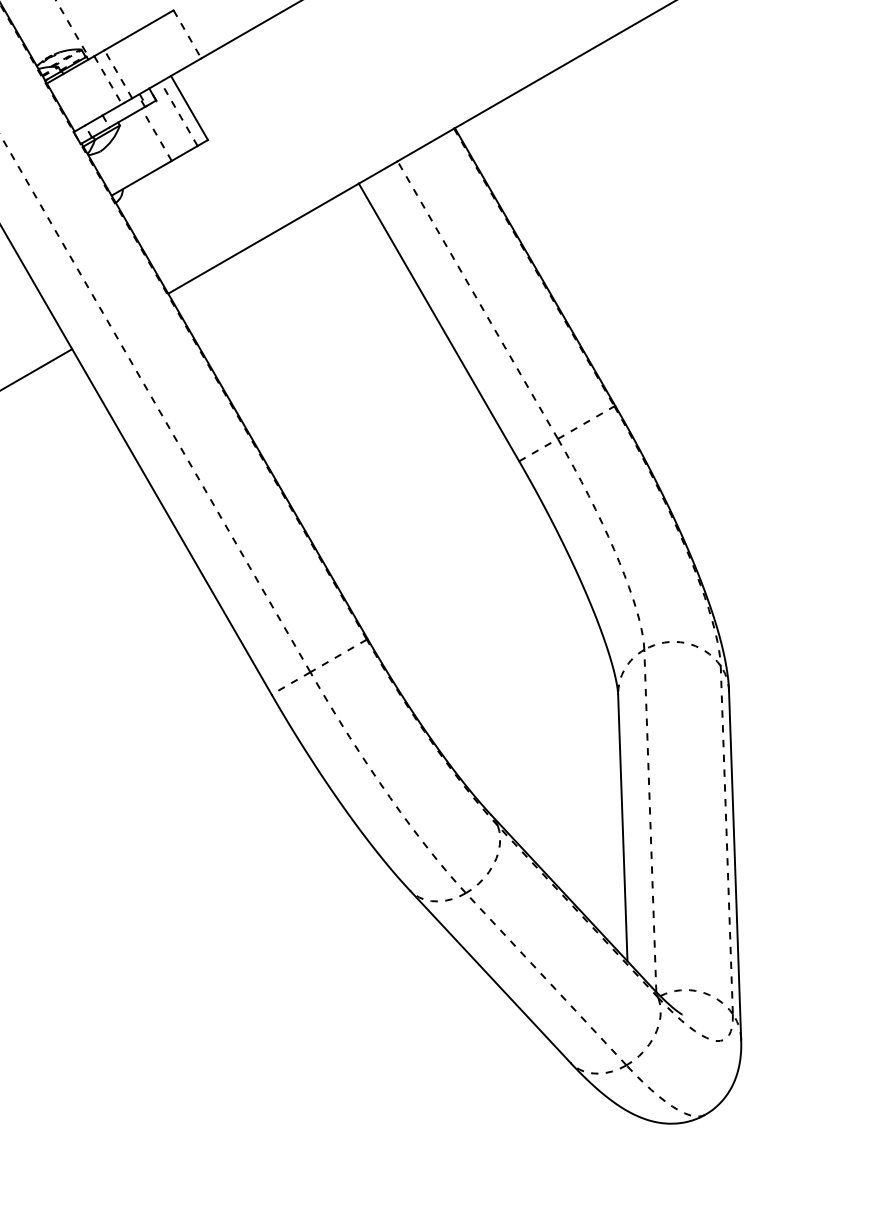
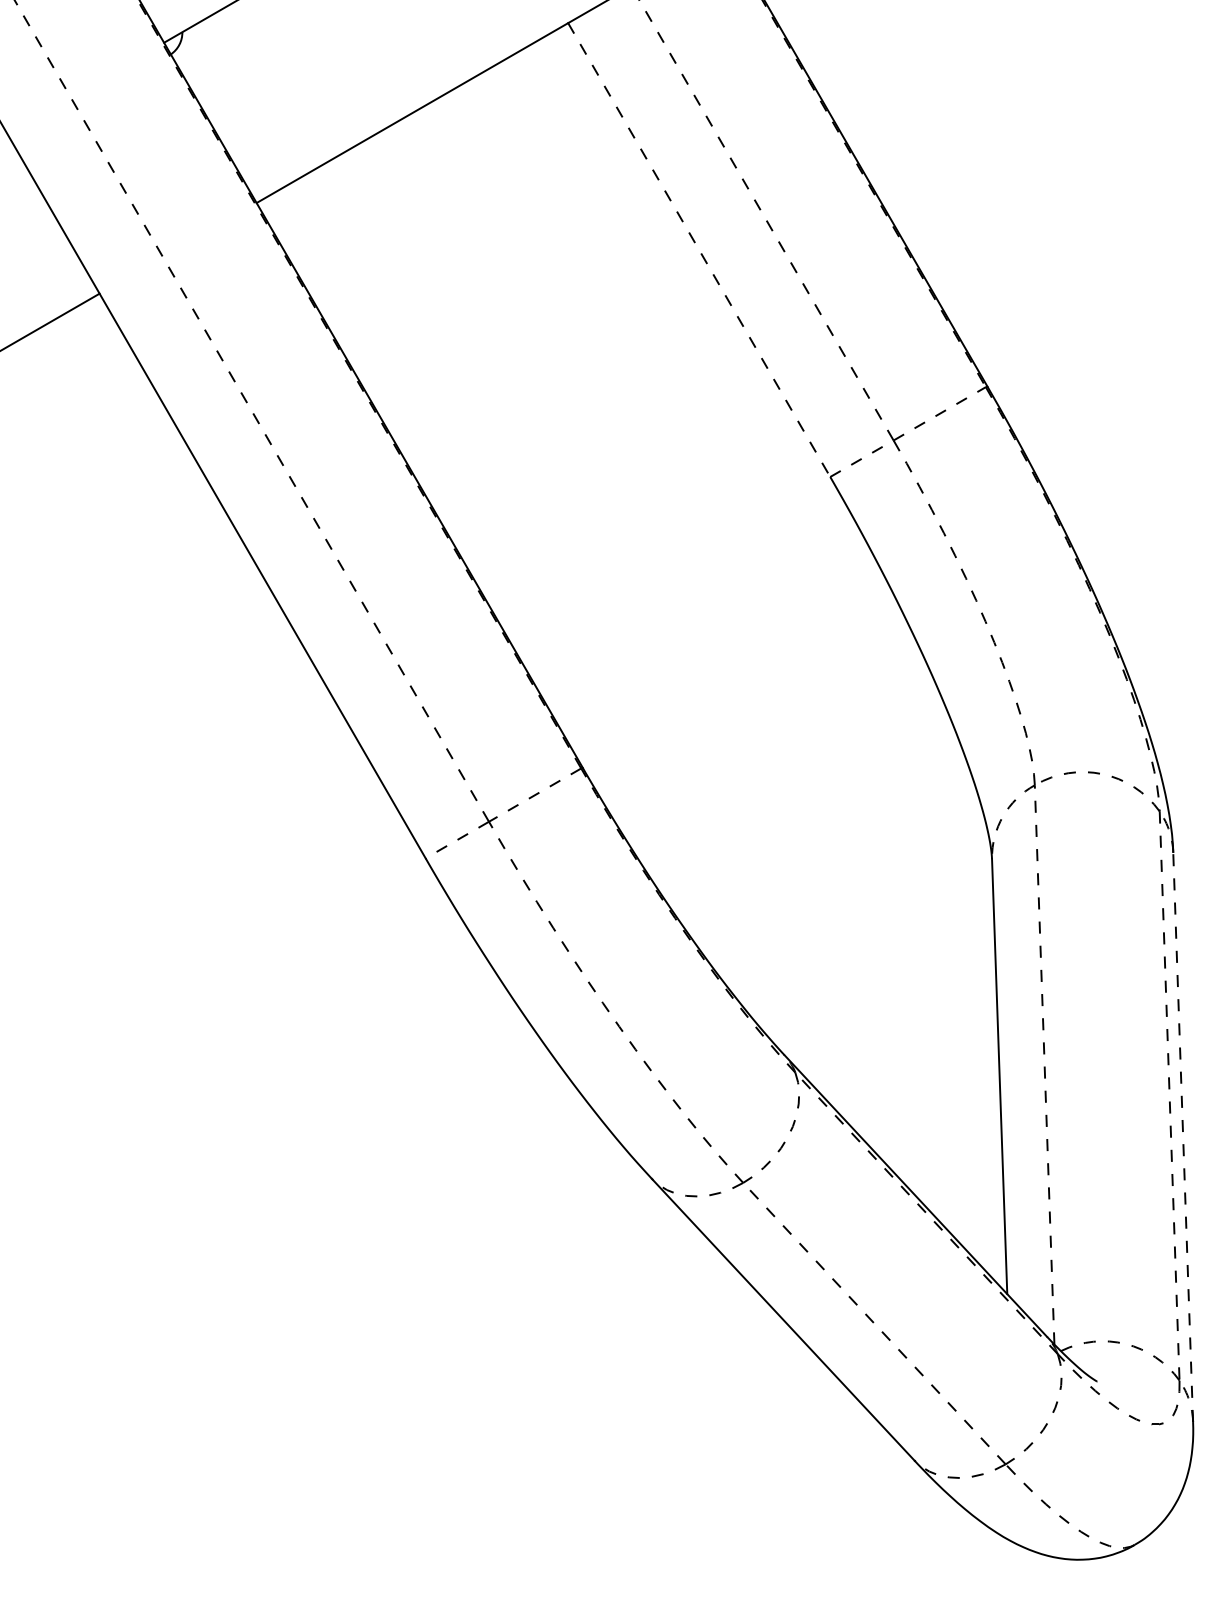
line: (439, 322) -> (699, 250), solid -> dashed
line: (735, 864) -> (1183, 1136), solid -> dashed

